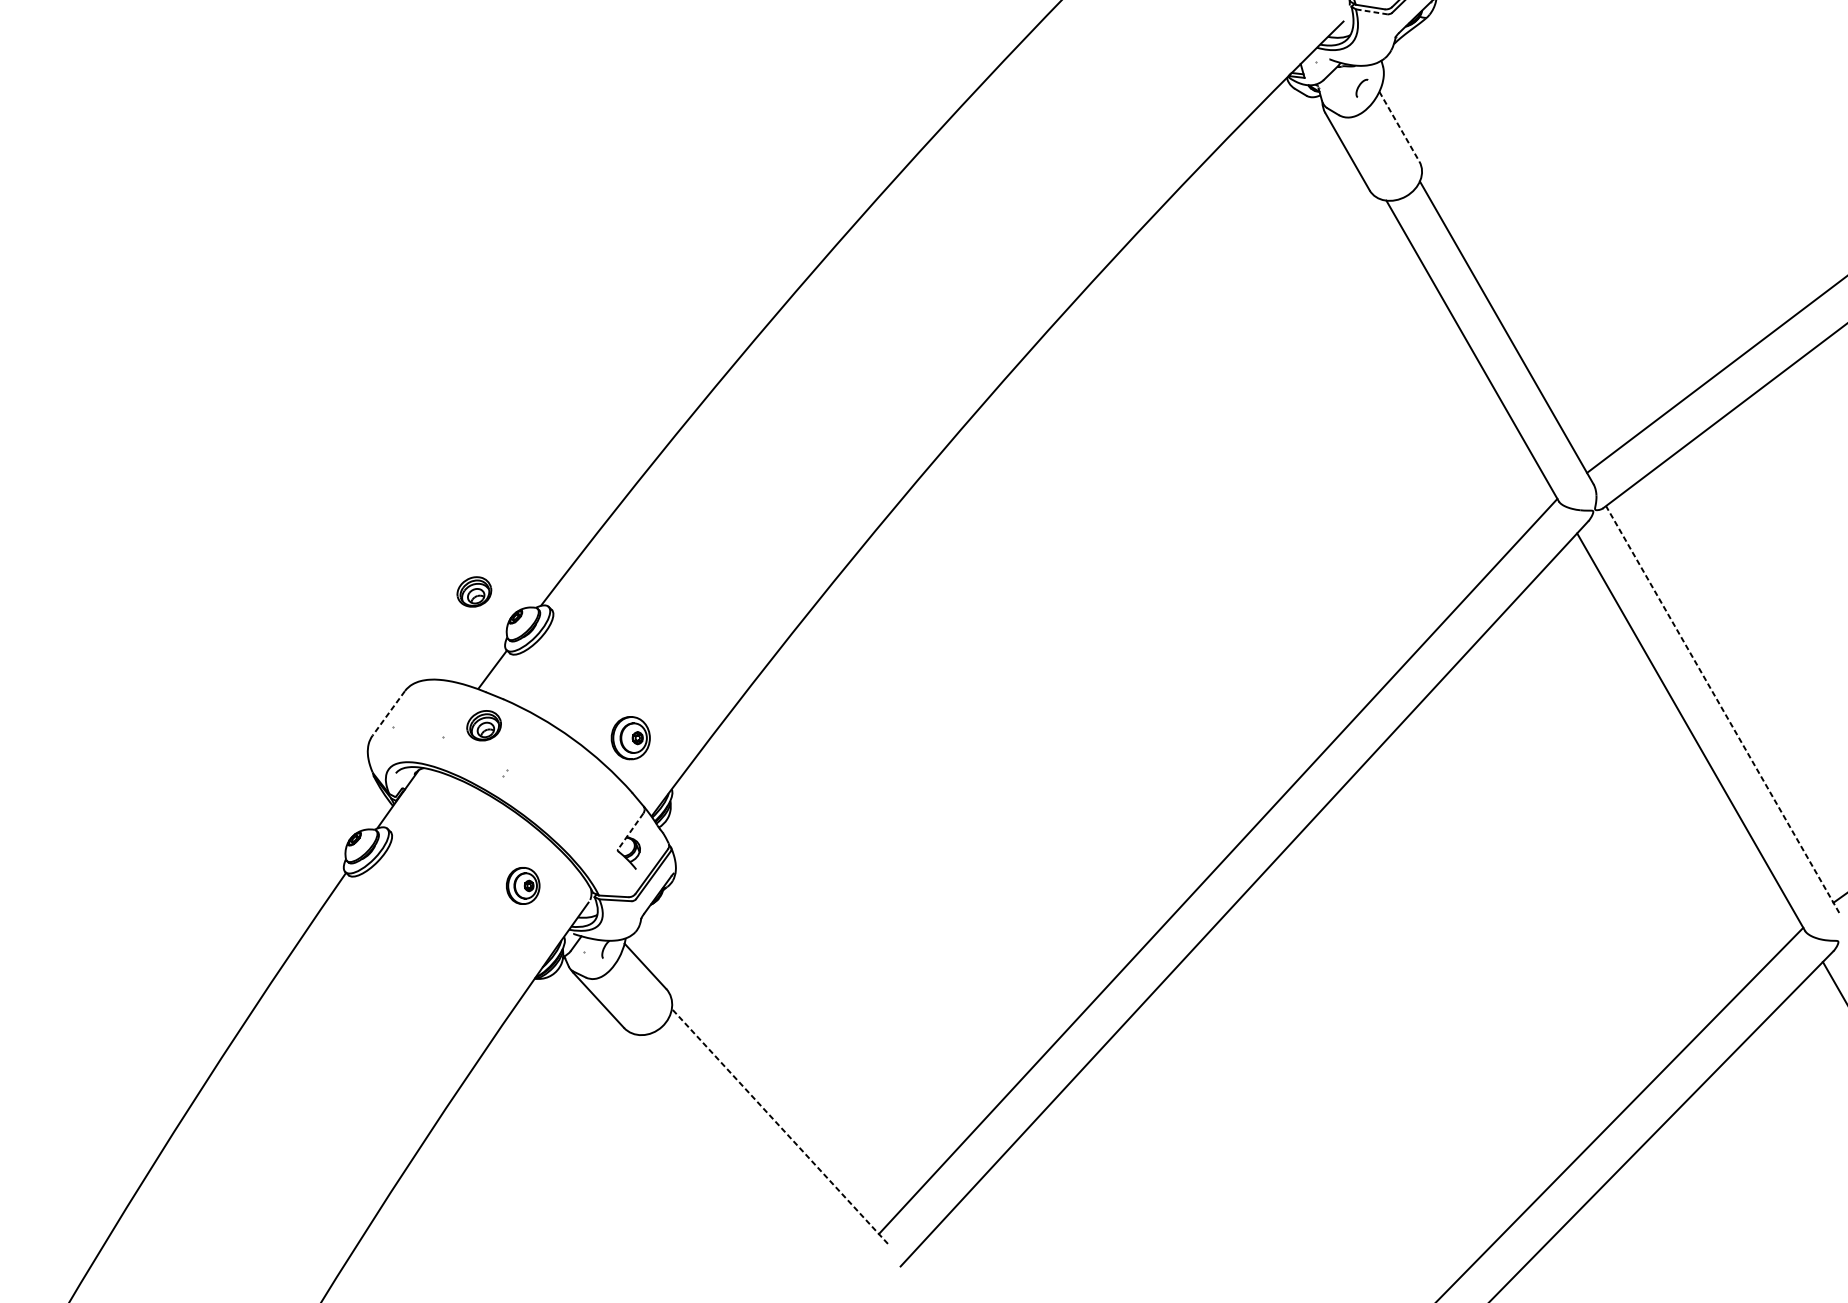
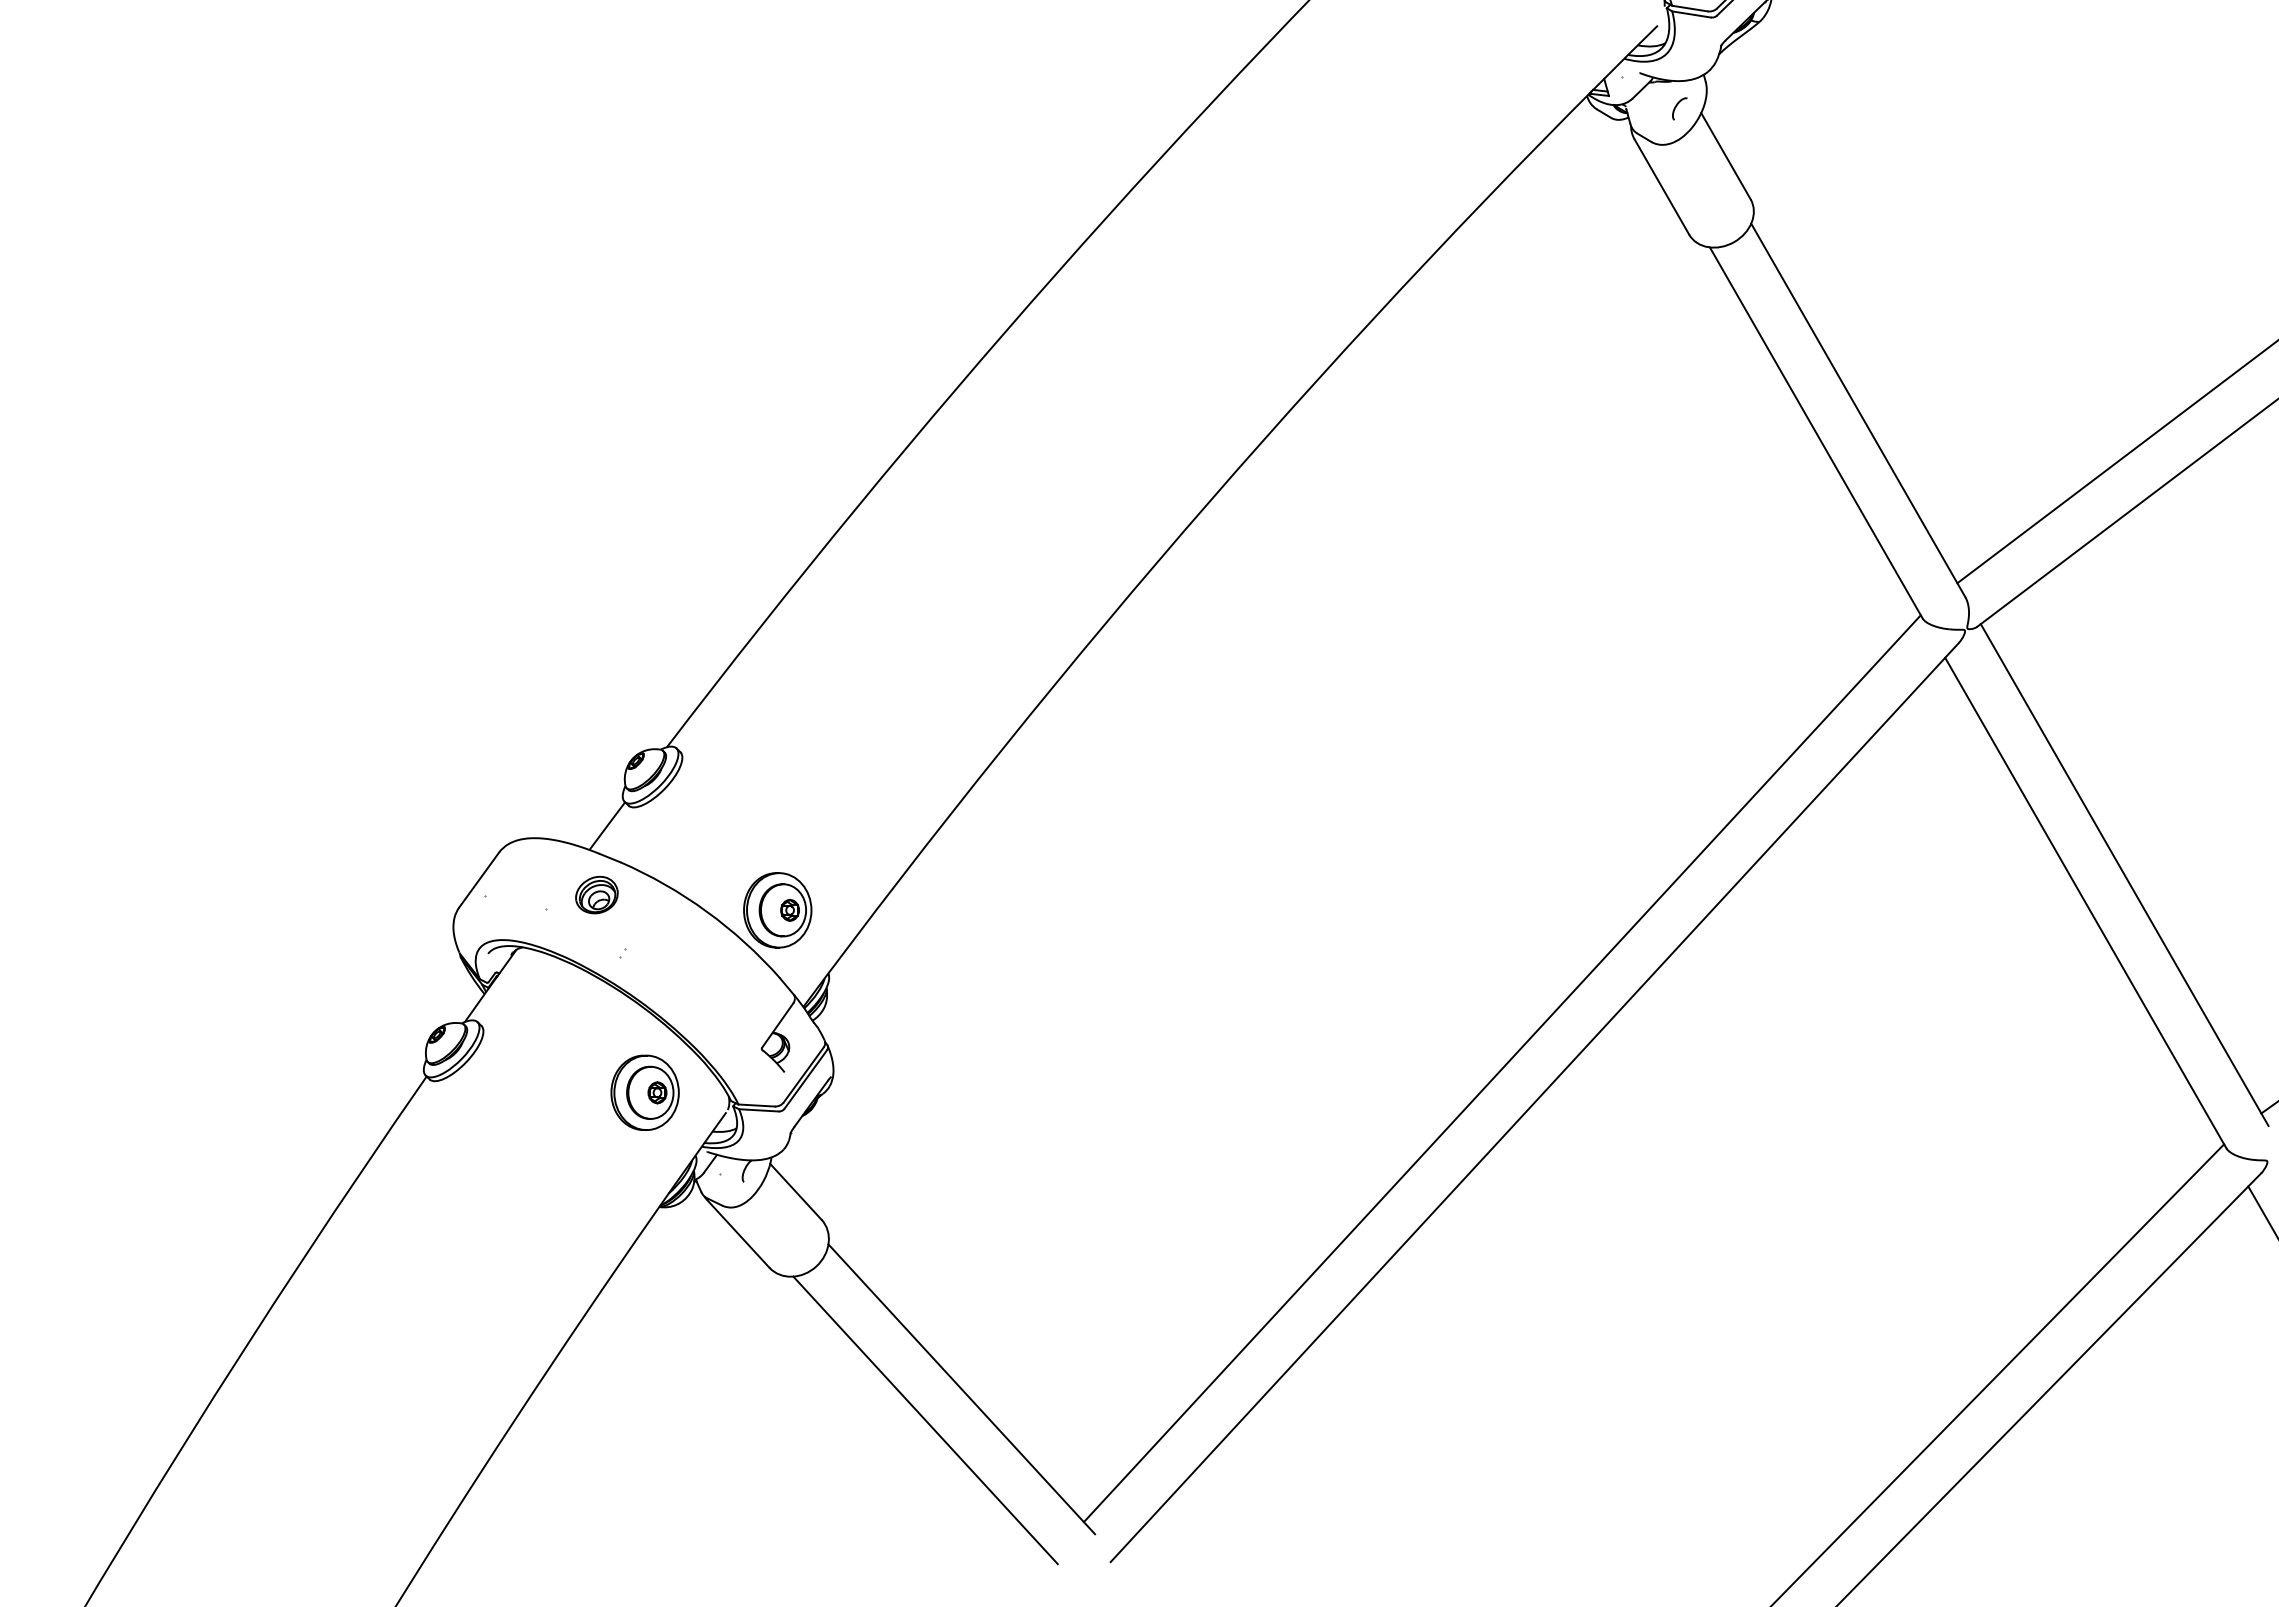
line: (1371, 11) -> (1691, 14), dashed -> solid
line: (1399, 126) -> (1725, 156), dashed -> solid
part: (474, 591) -> (584, 729), removed
line: (1722, 709) -> (2124, 874), dashed -> solid
line: (388, 713) -> (479, 879), dashed -> solid
part: (630, 738) -> (777, 910), size x1.43
line: (630, 831) -> (777, 1025), dashed -> solid
part: (522, 885) -> (644, 1092), size x1.67
line: (779, 1126) -> (961, 1389), dashed -> solid
line: (750, 1151) -> (925, 1420), added

